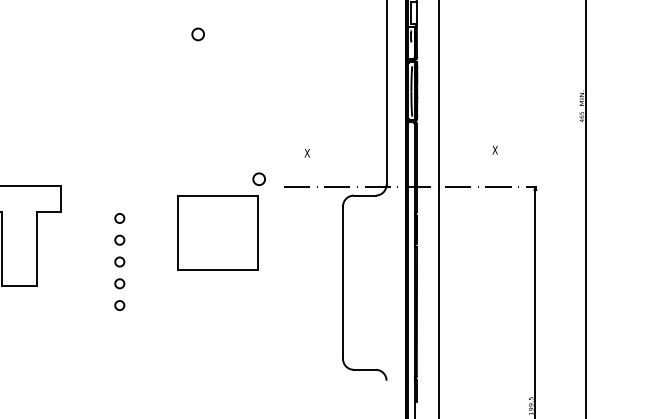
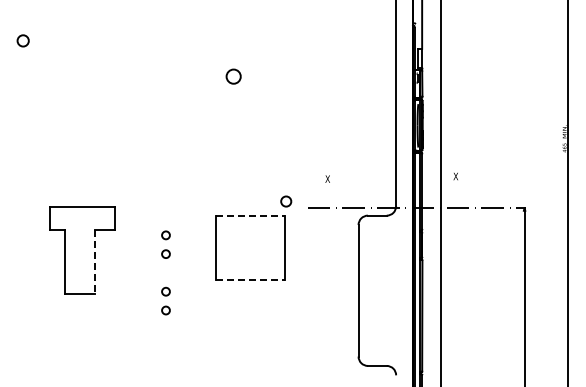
circle: (198, 34) -> (233, 76), size x1.4
text: (494, 150) -> (455, 176), moved
line: (217, 195) -> (250, 215), solid -> dashed
line: (36, 248) -> (94, 261), solid -> dashed
circle: (119, 261) -> (165, 272), removed
line: (217, 269) -> (250, 279), solid -> dashed

